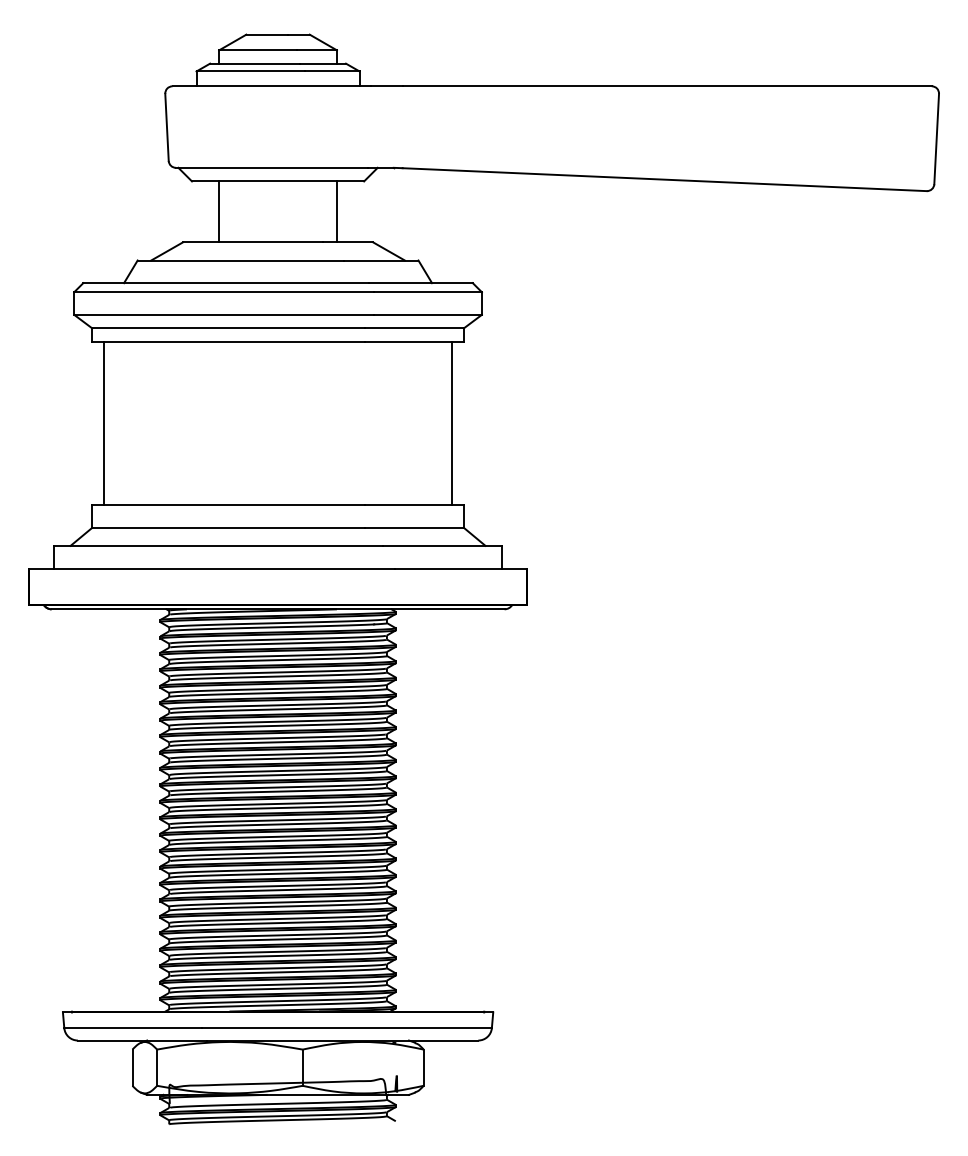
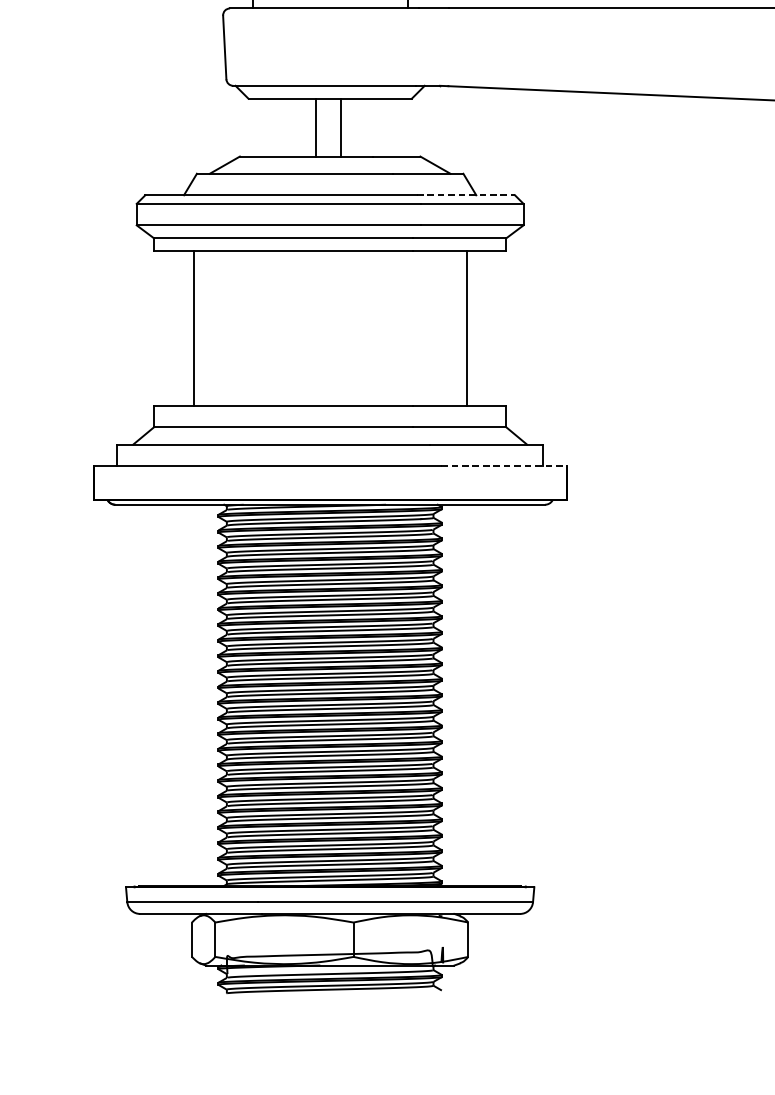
line: (219, 211) -> (316, 127), moved
line: (336, 211) -> (341, 127), moved
line: (421, 283) -> (466, 195), solid -> dashed
line: (103, 423) -> (193, 328), moved
line: (452, 423) -> (467, 328), moved
line: (461, 568) -> (504, 466), solid -> dashed

